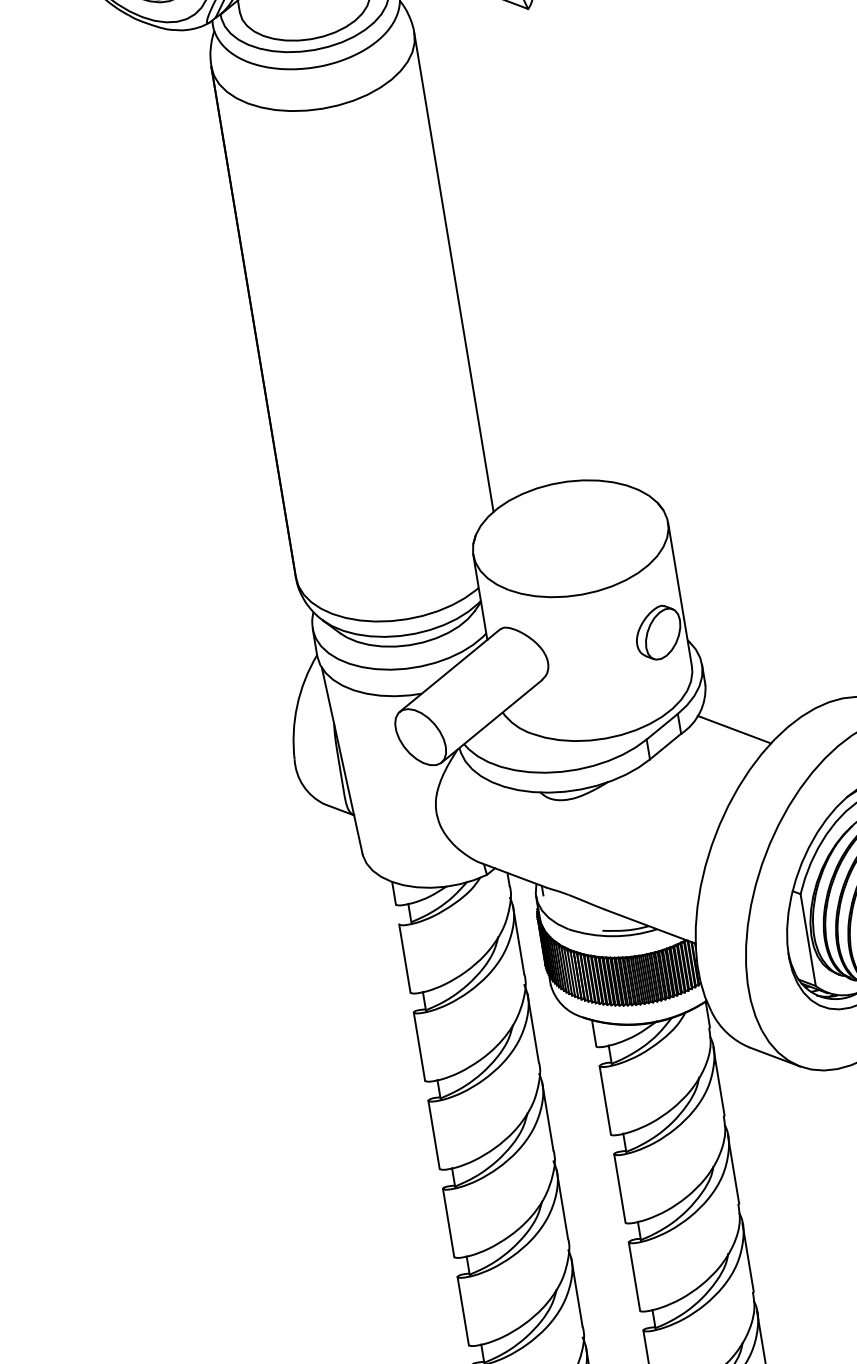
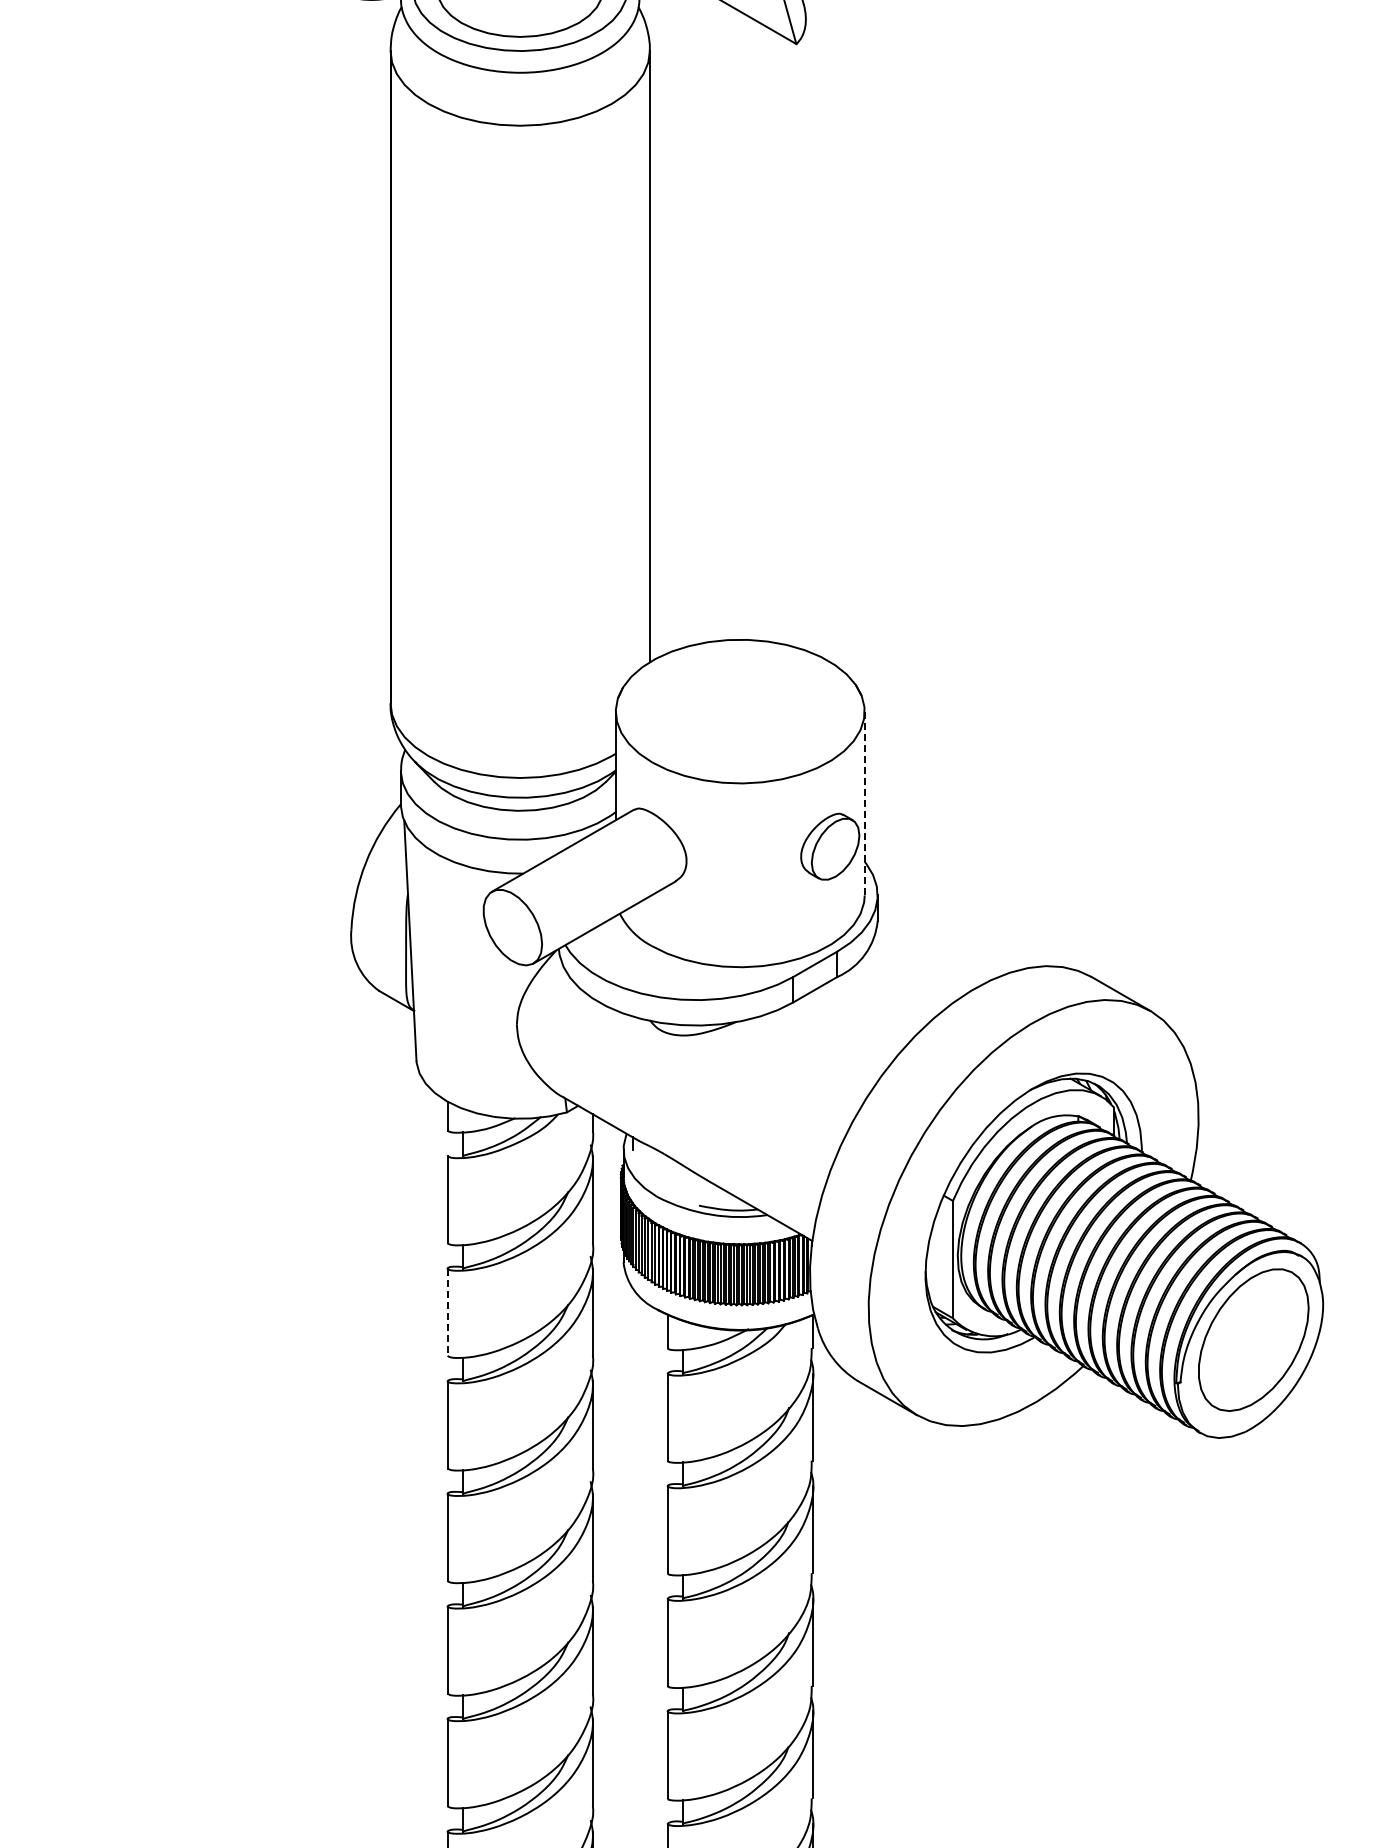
line: (679, 594) -> (864, 803), solid -> dashed
line: (734, 729) -> (904, 982), removed
line: (419, 1046) -> (447, 1312), solid -> dashed

